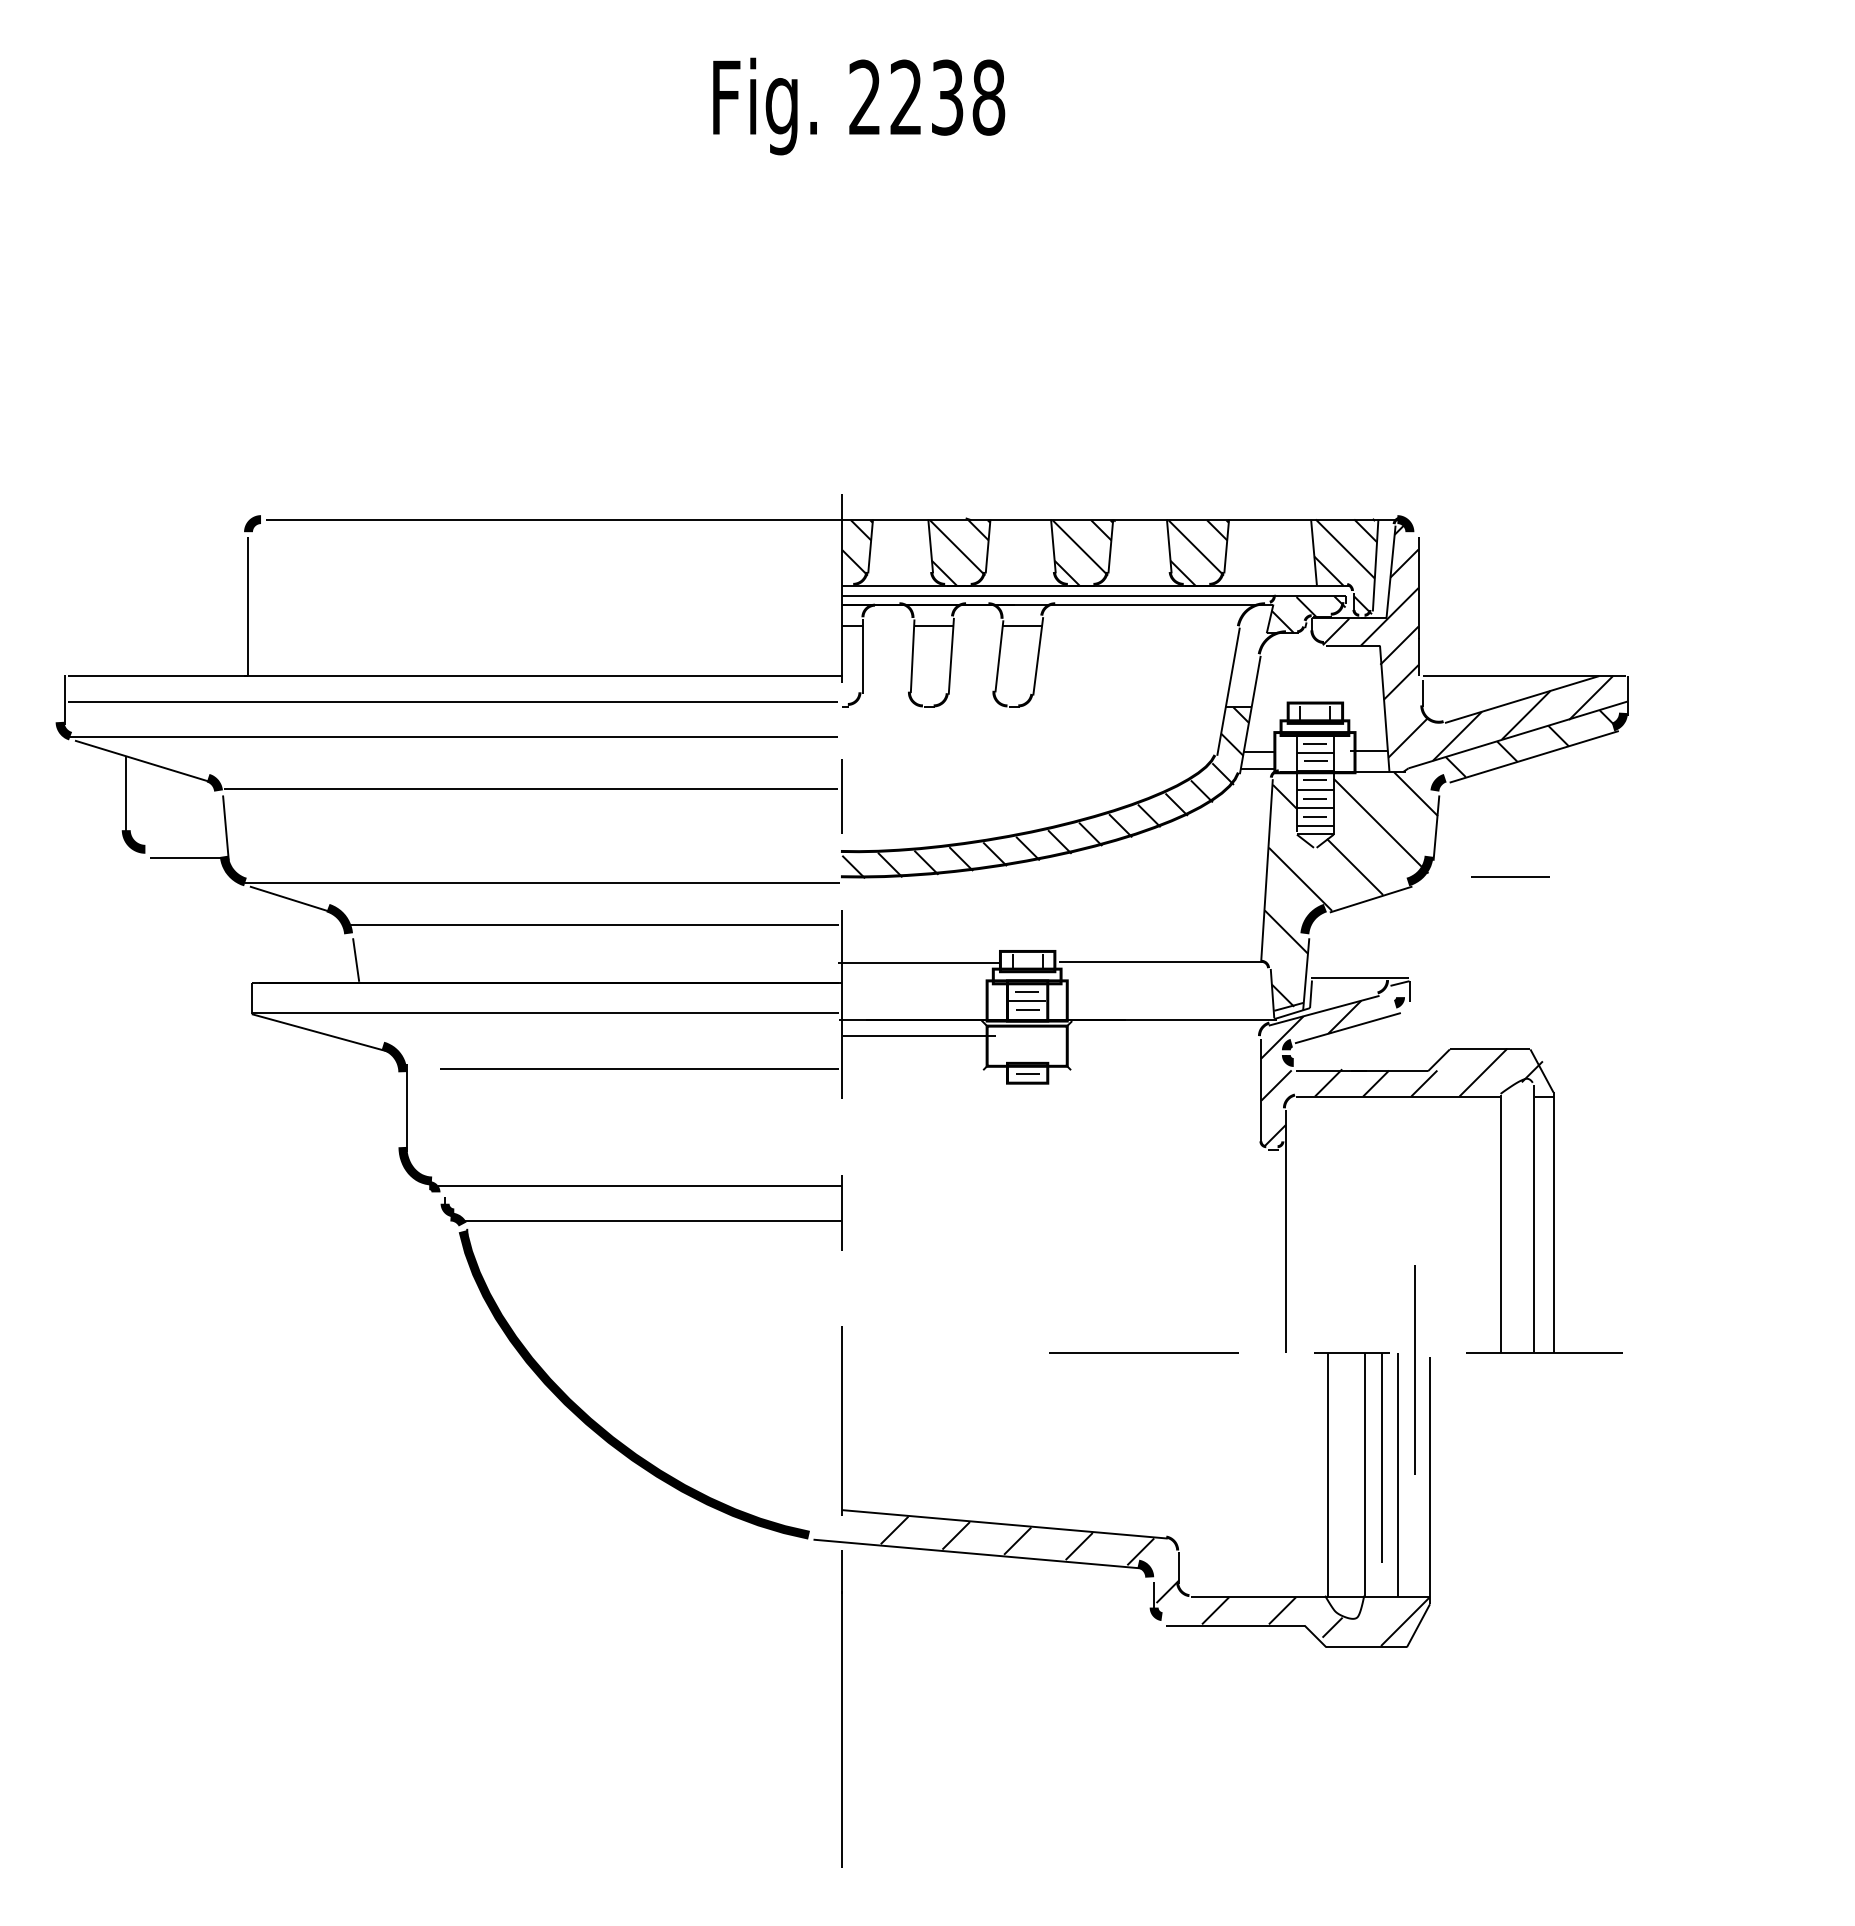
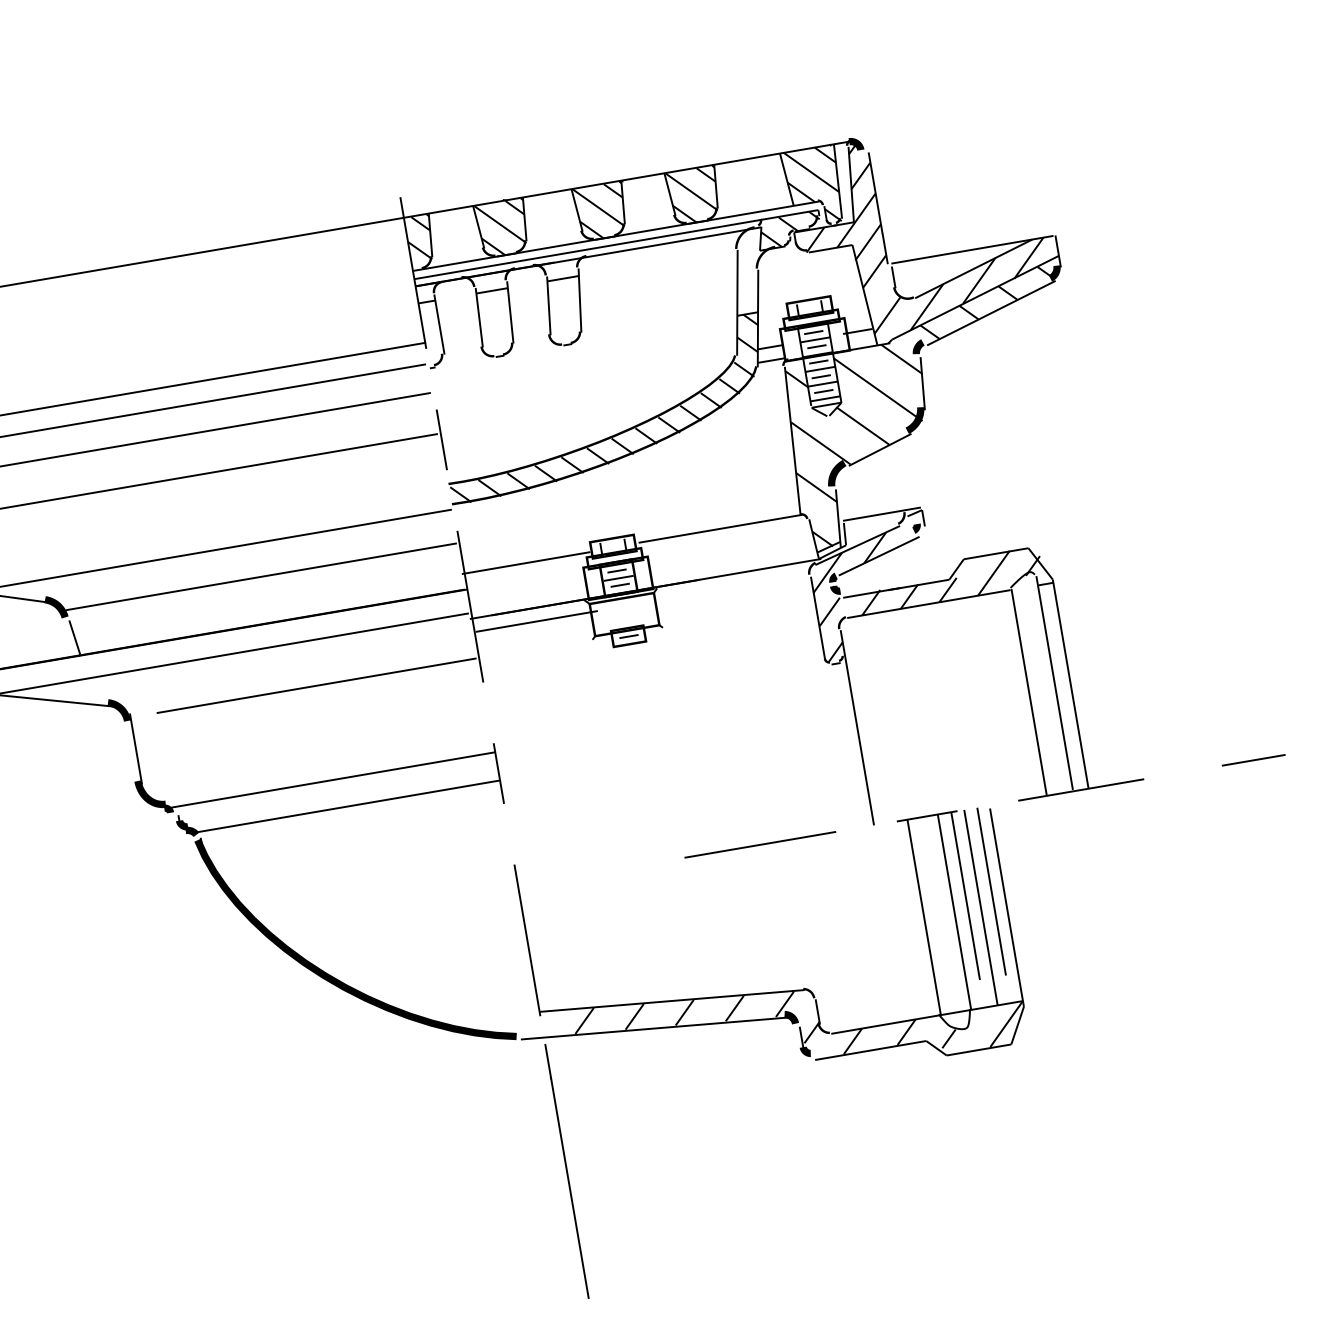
line: (1510, 876) -> (1253, 759), moved
line: (1414, 1369) -> (991, 891), moved

